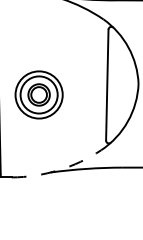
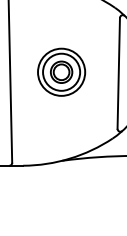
part: (38, 94) -> (60, 71), moved
arc: (58, 170) -> (69, 158), dashed -> solid

